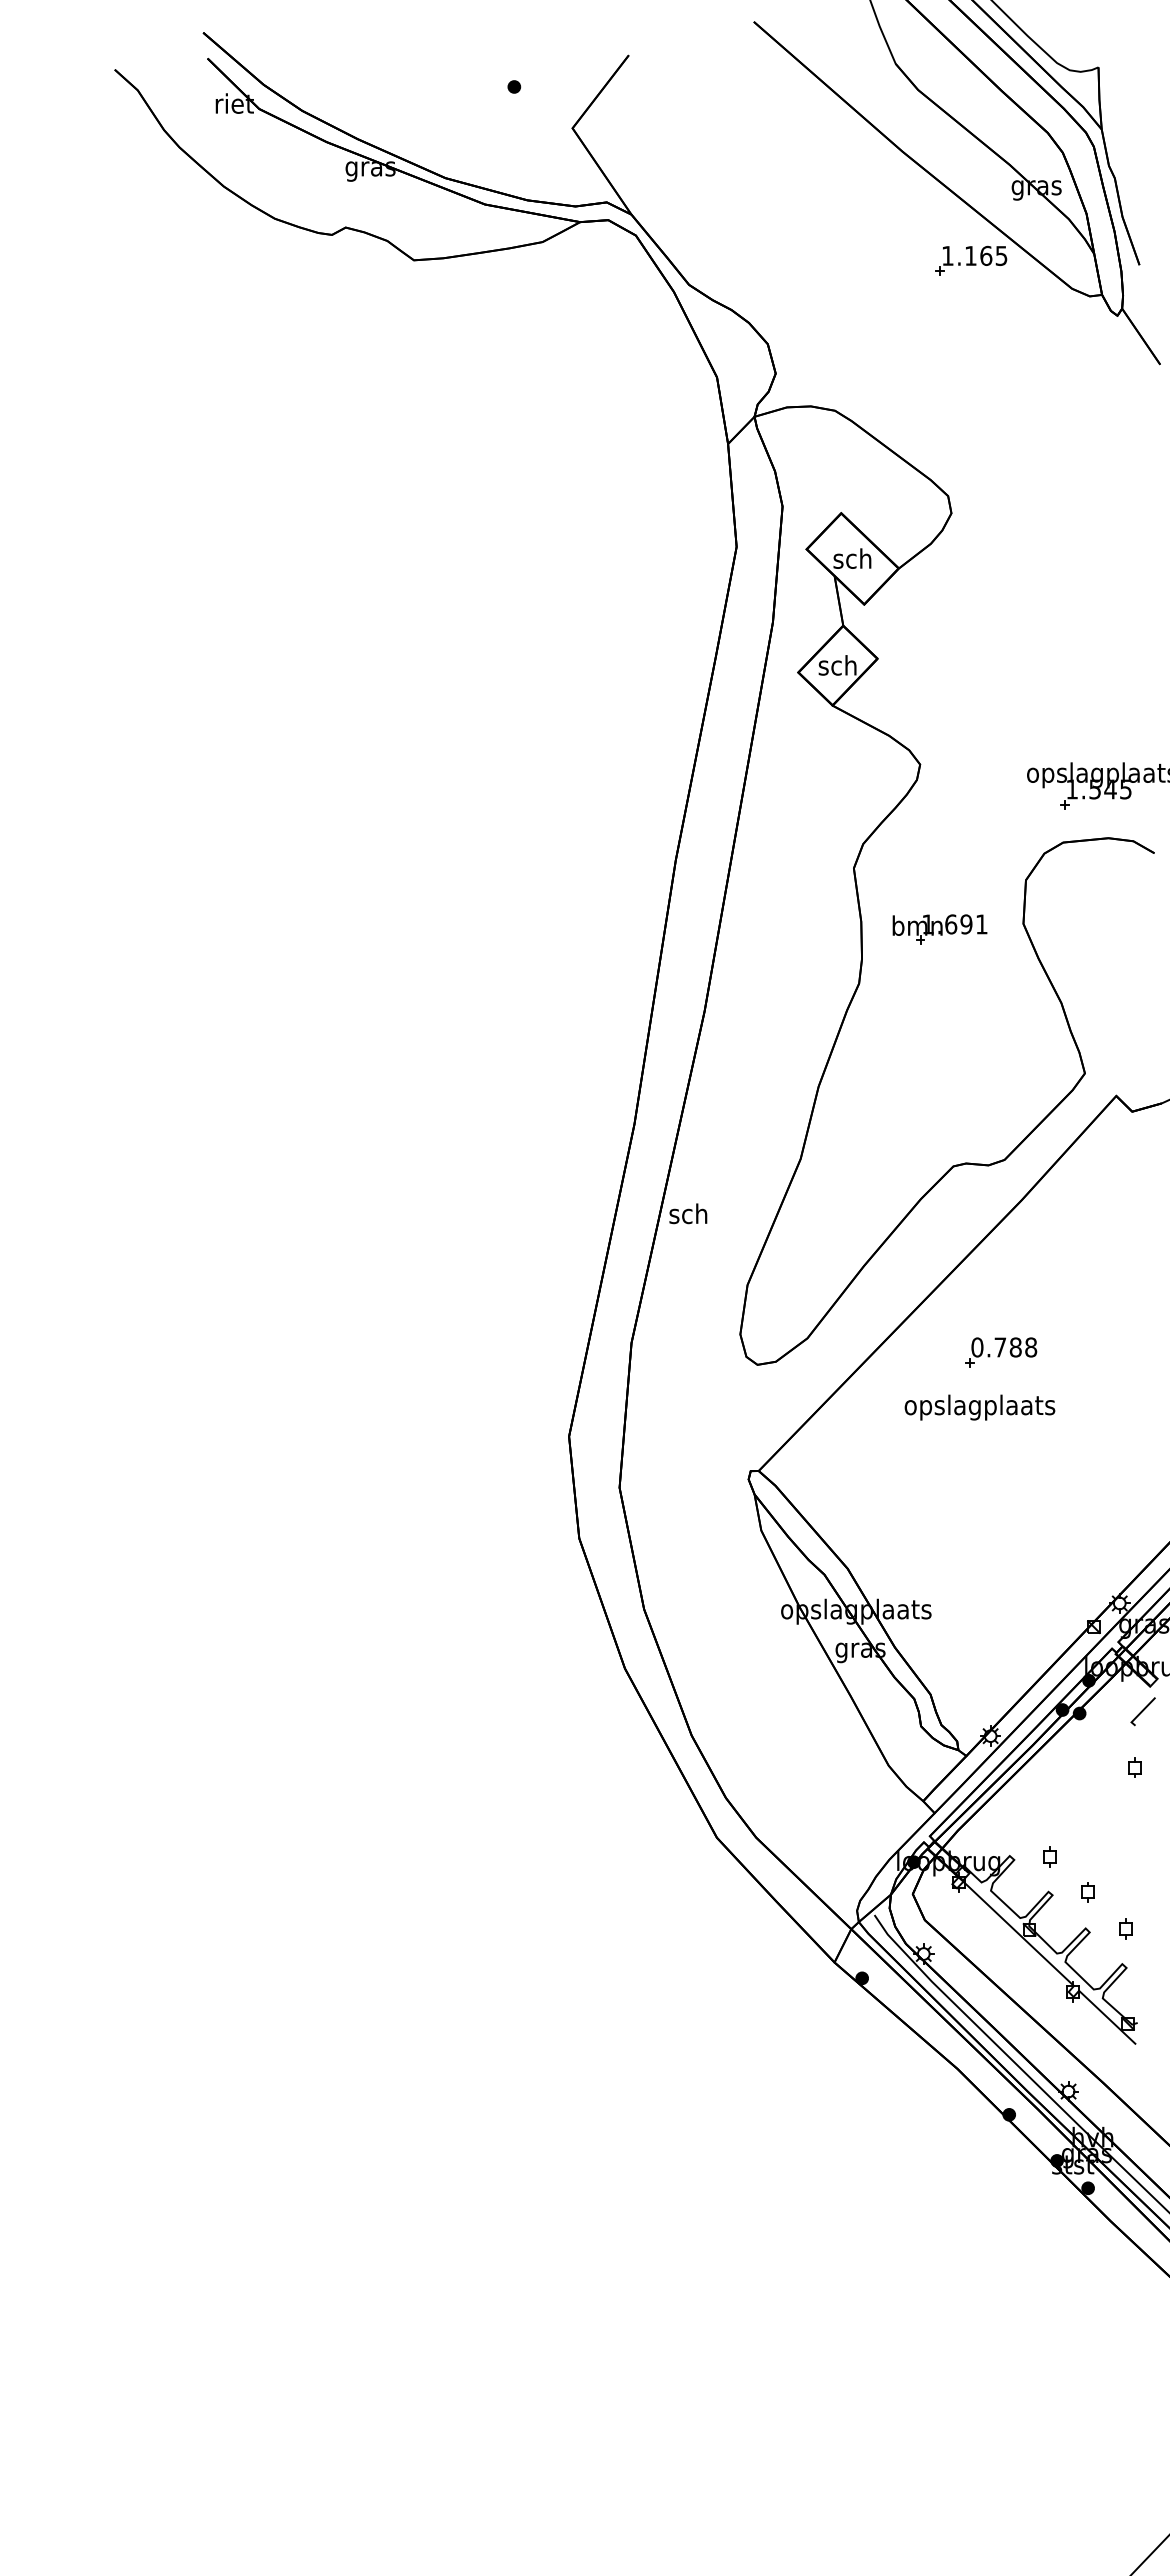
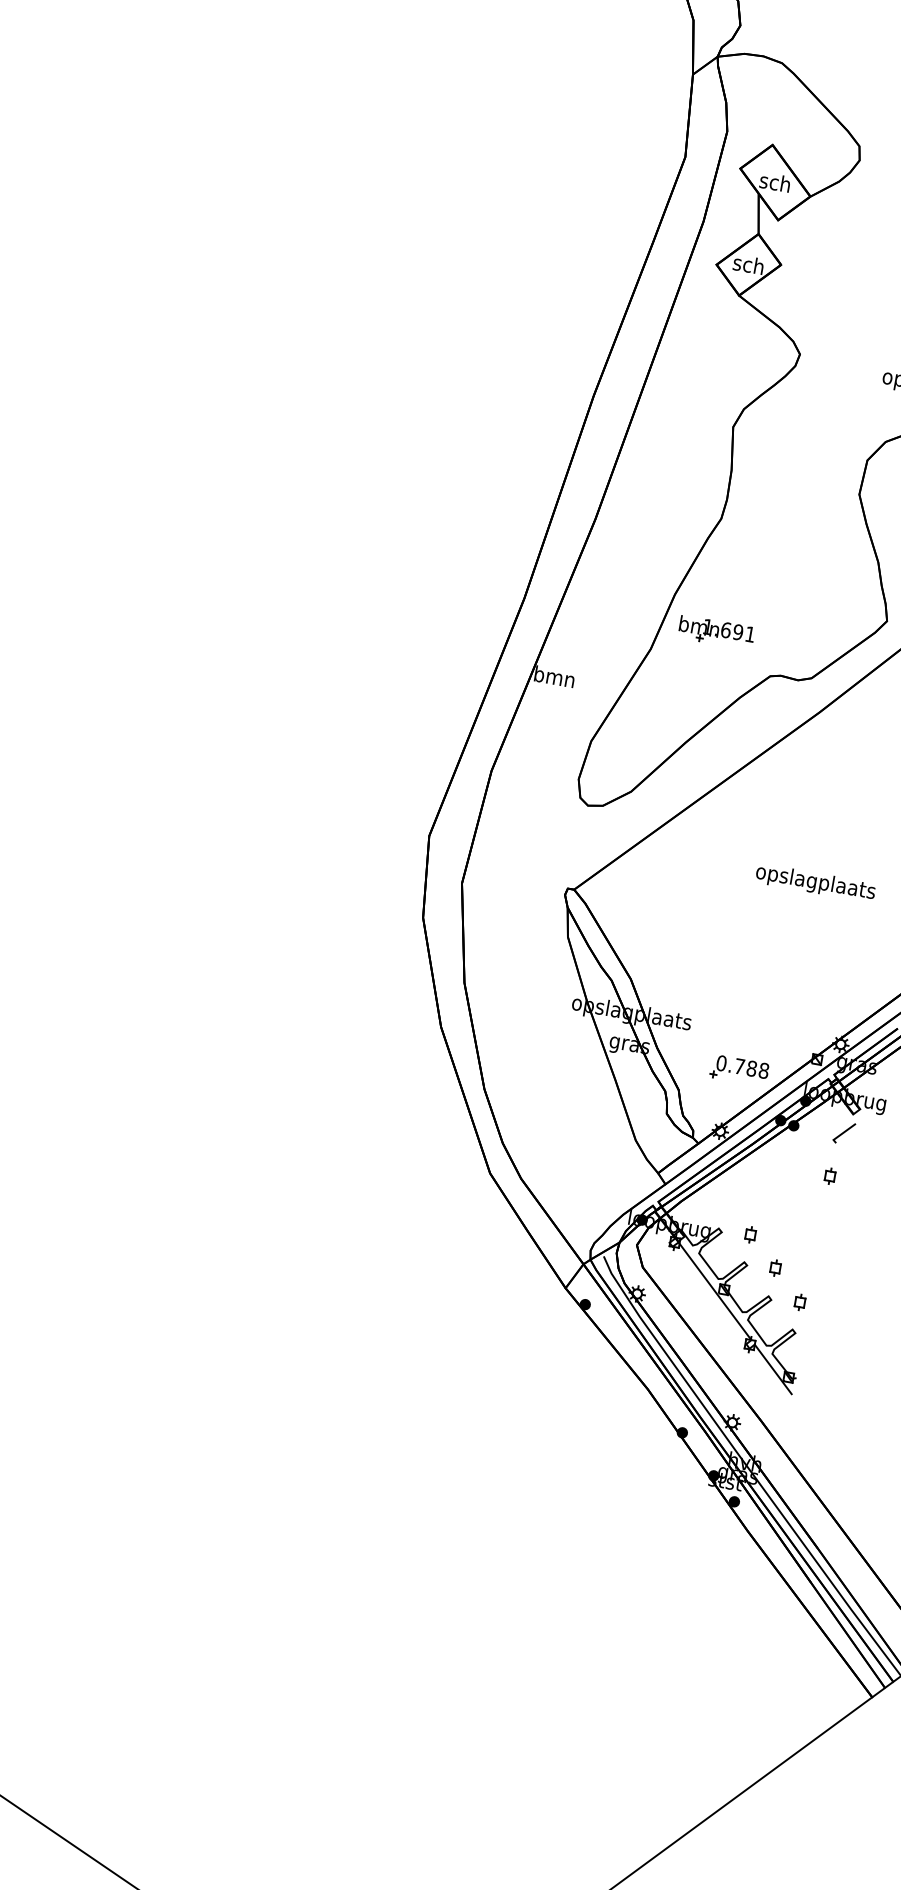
part: (939, 929) -> (716, 632), moved
text: (688, 1213) -> (554, 676), sch -> bmn
part: (1001, 1352) -> (739, 1070), moved
text: (979, 1407) -> (815, 882), moved

